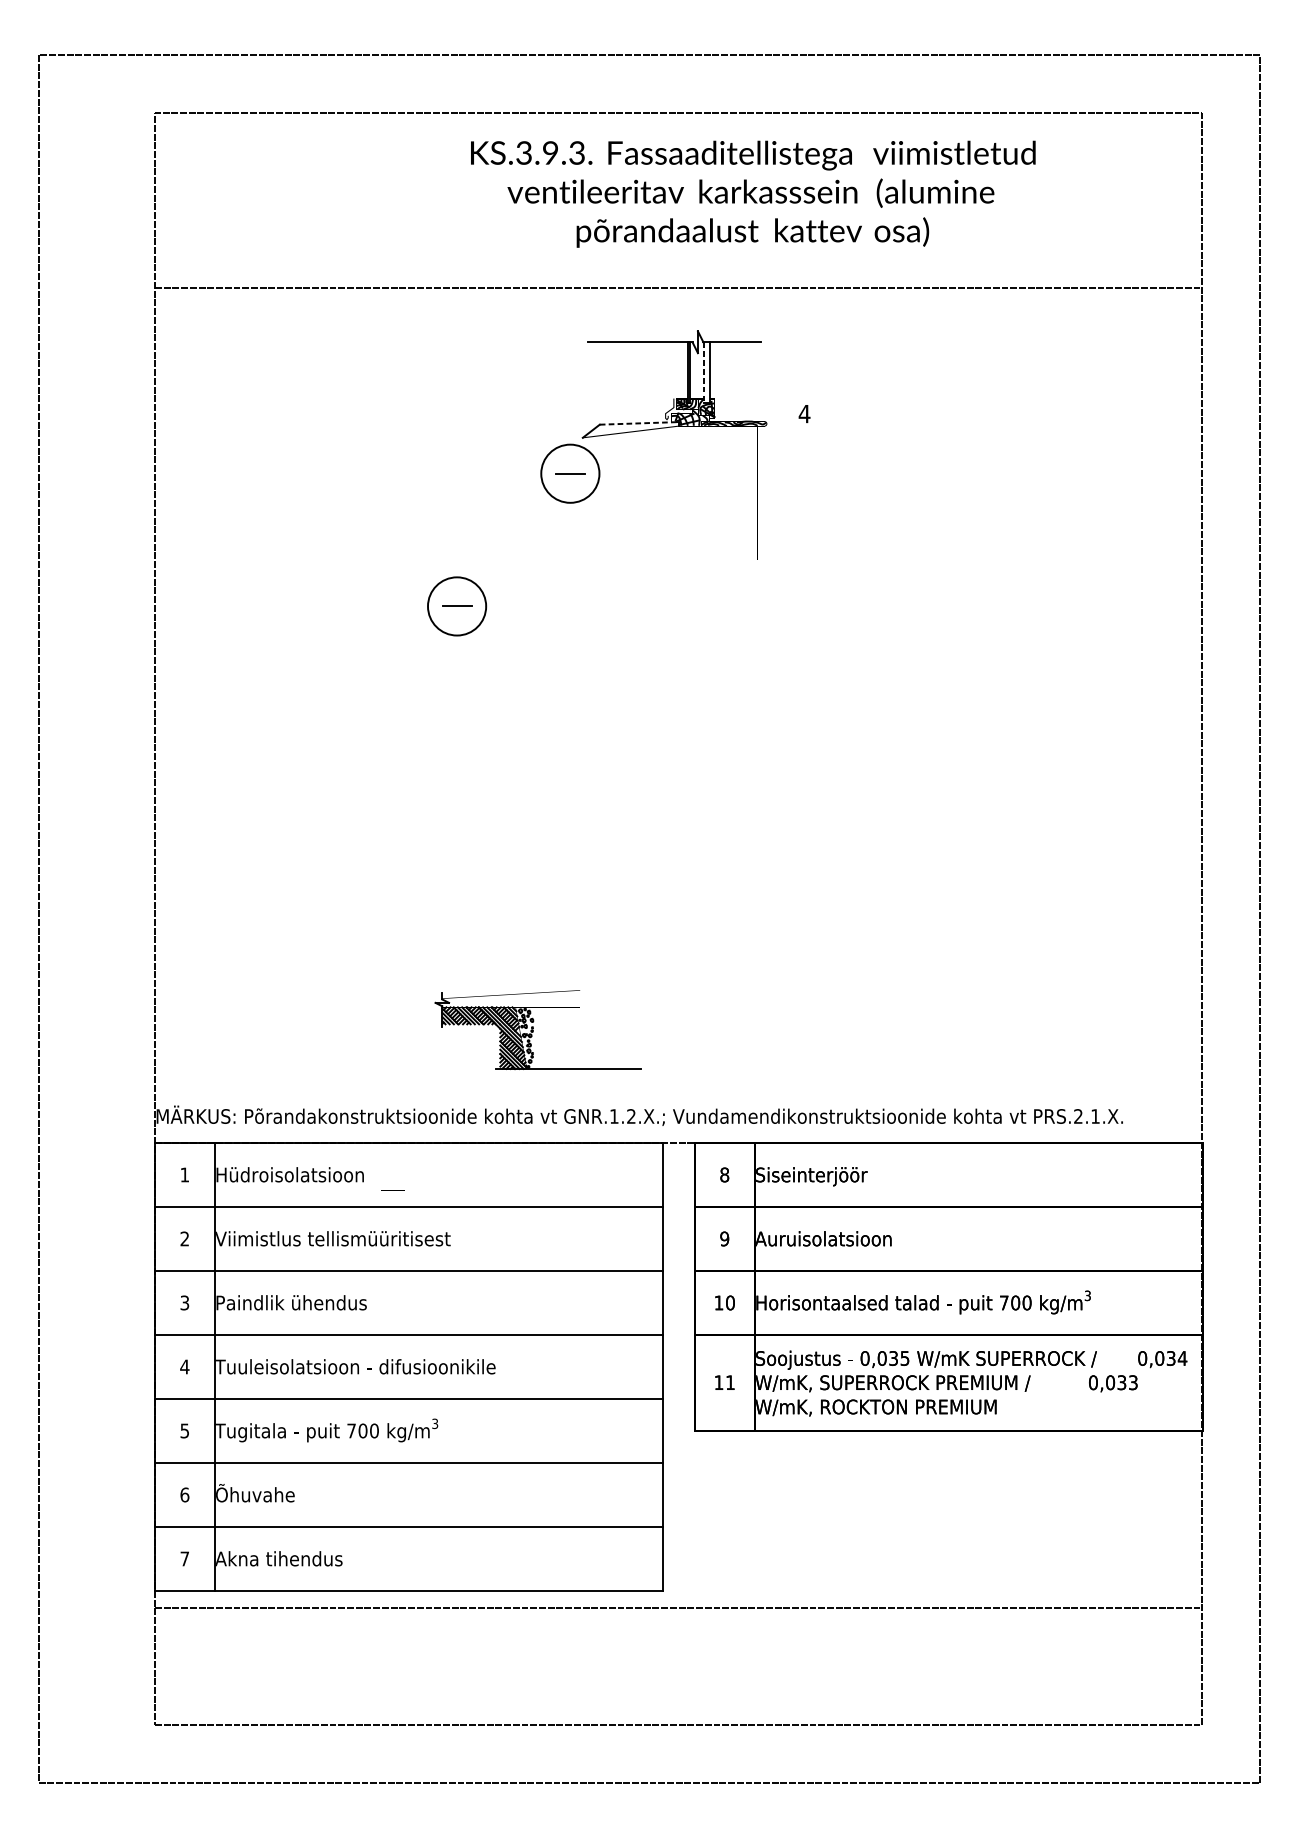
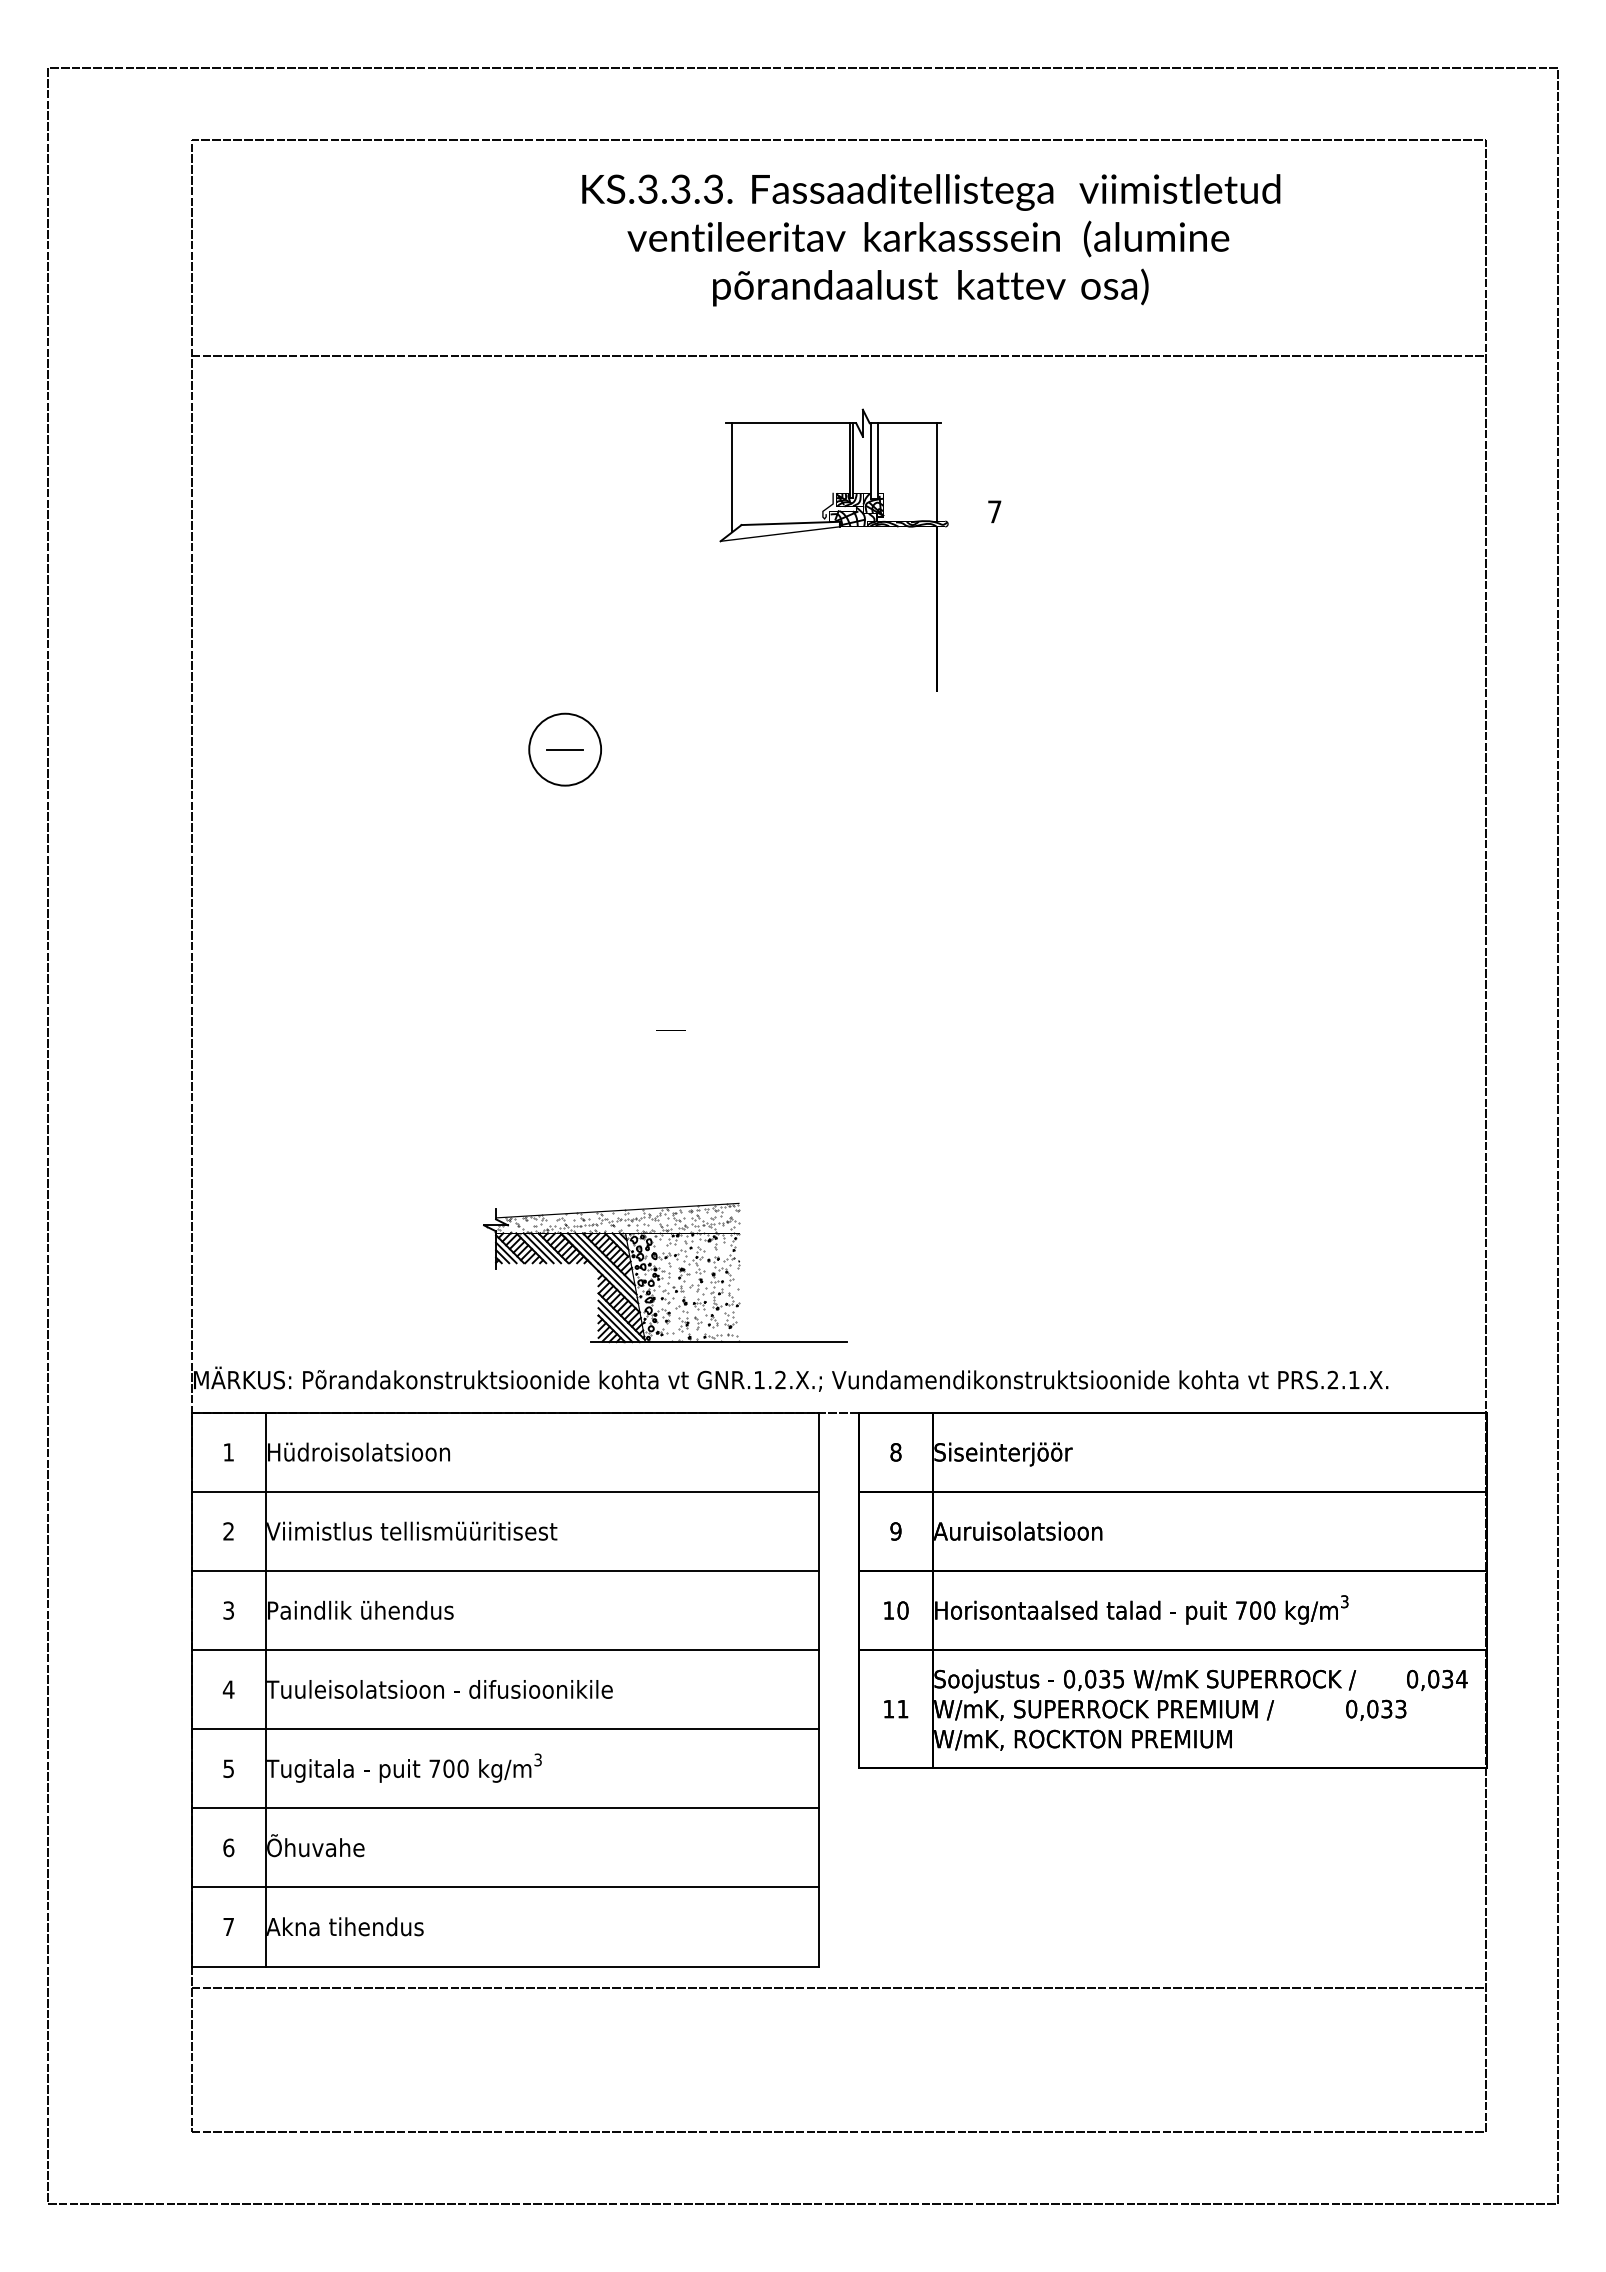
text: (550, 153) -> (680, 189), KS.3.9.3.^I -> KS.3.3.3.^I
line: (704, 373) -> (870, 461), dashed -> solid
line: (758, 382) -> (937, 472), added
line: (592, 386) -> (732, 477), added
text: (804, 413) -> (994, 511), 4 -> 7
line: (640, 423) -> (791, 523), dashed -> solid
part: (569, 473) -> (704, 585), removed
part: (538, 1029) -> (665, 1272), size x1.43
line: (392, 1190) -> (670, 1030), moved

